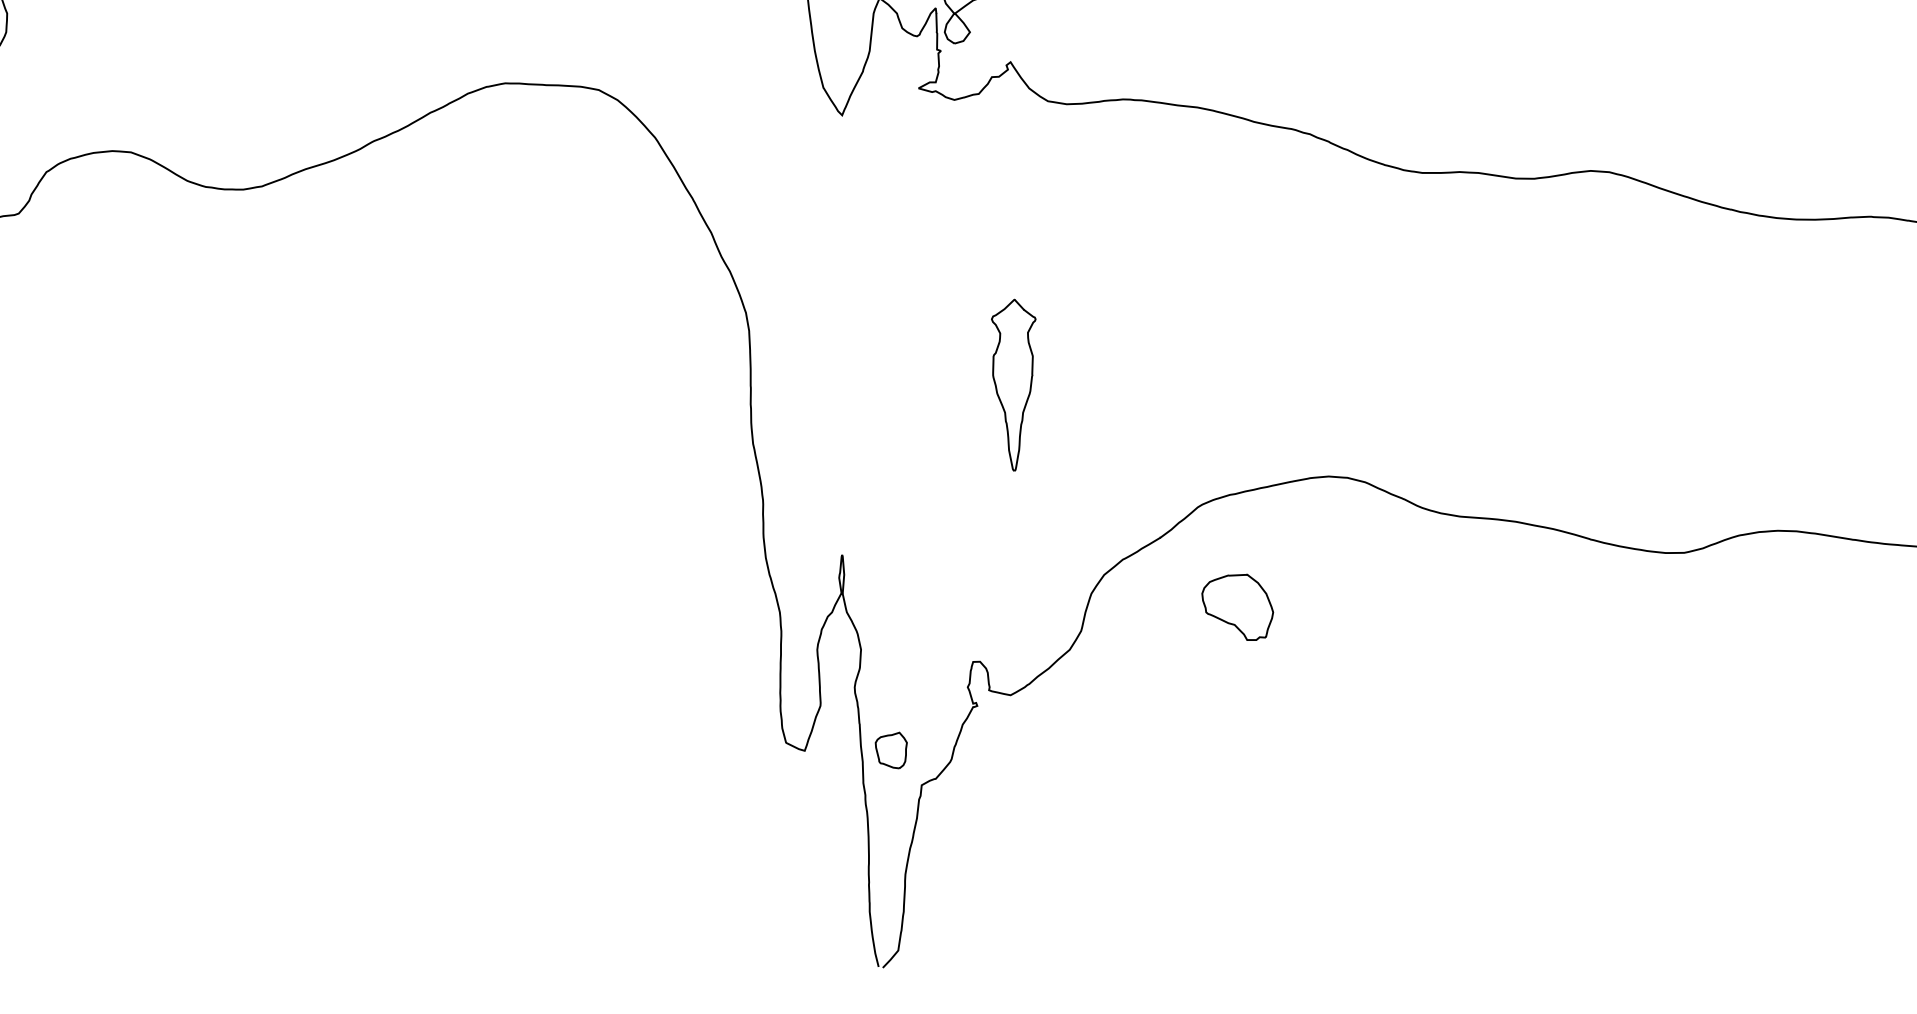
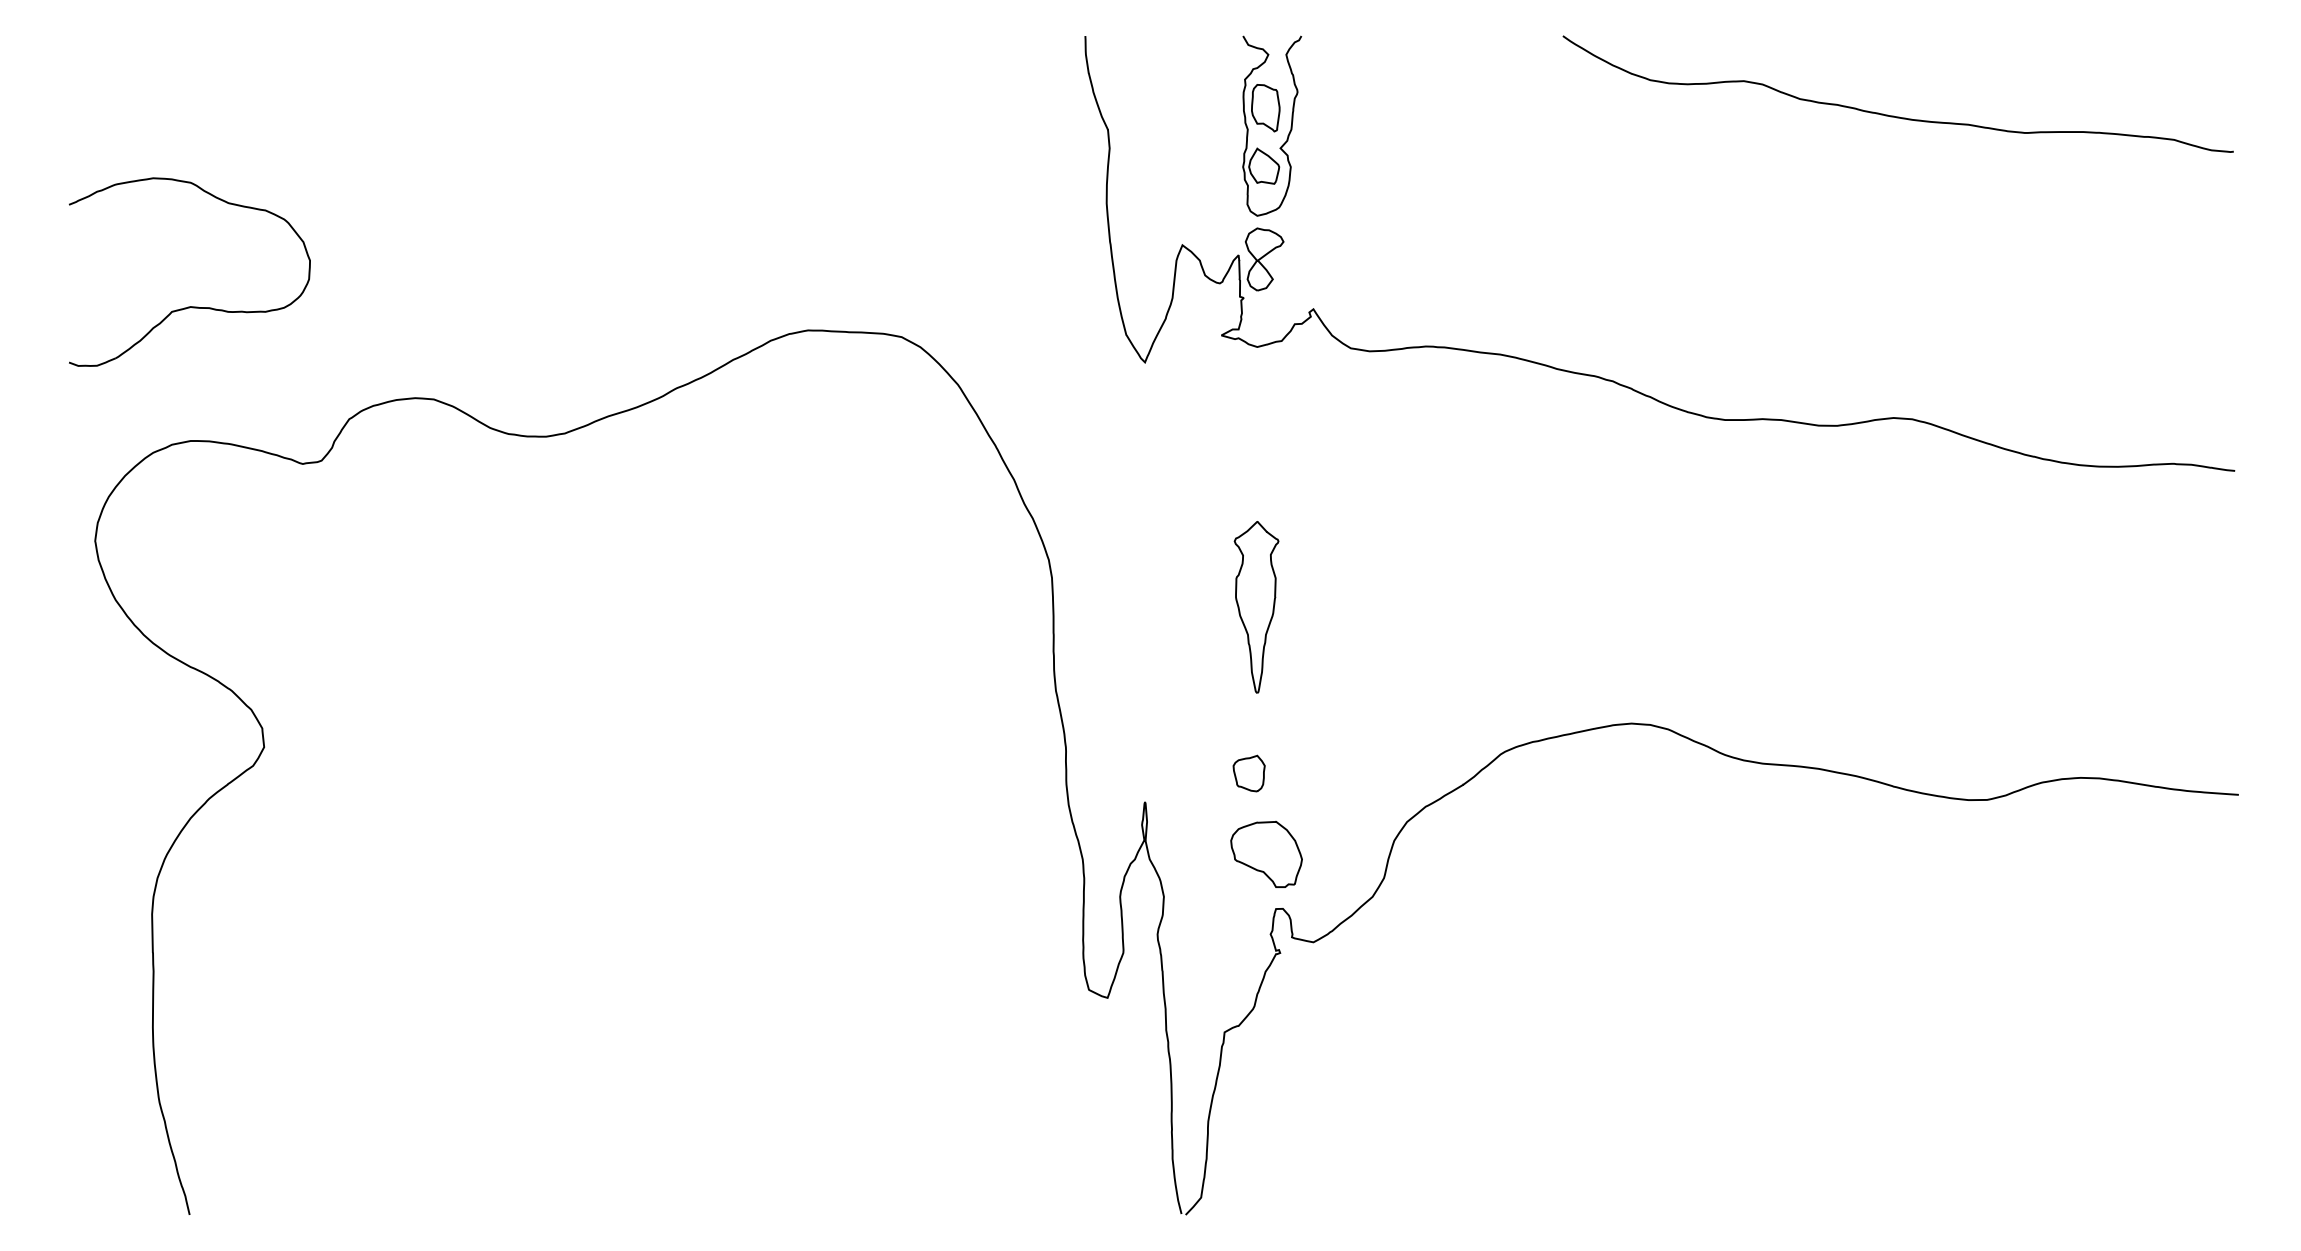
part: (1013, 385) -> (1256, 607), moved
part: (1237, 607) -> (1266, 854), moved
part: (890, 750) -> (1248, 773), moved

